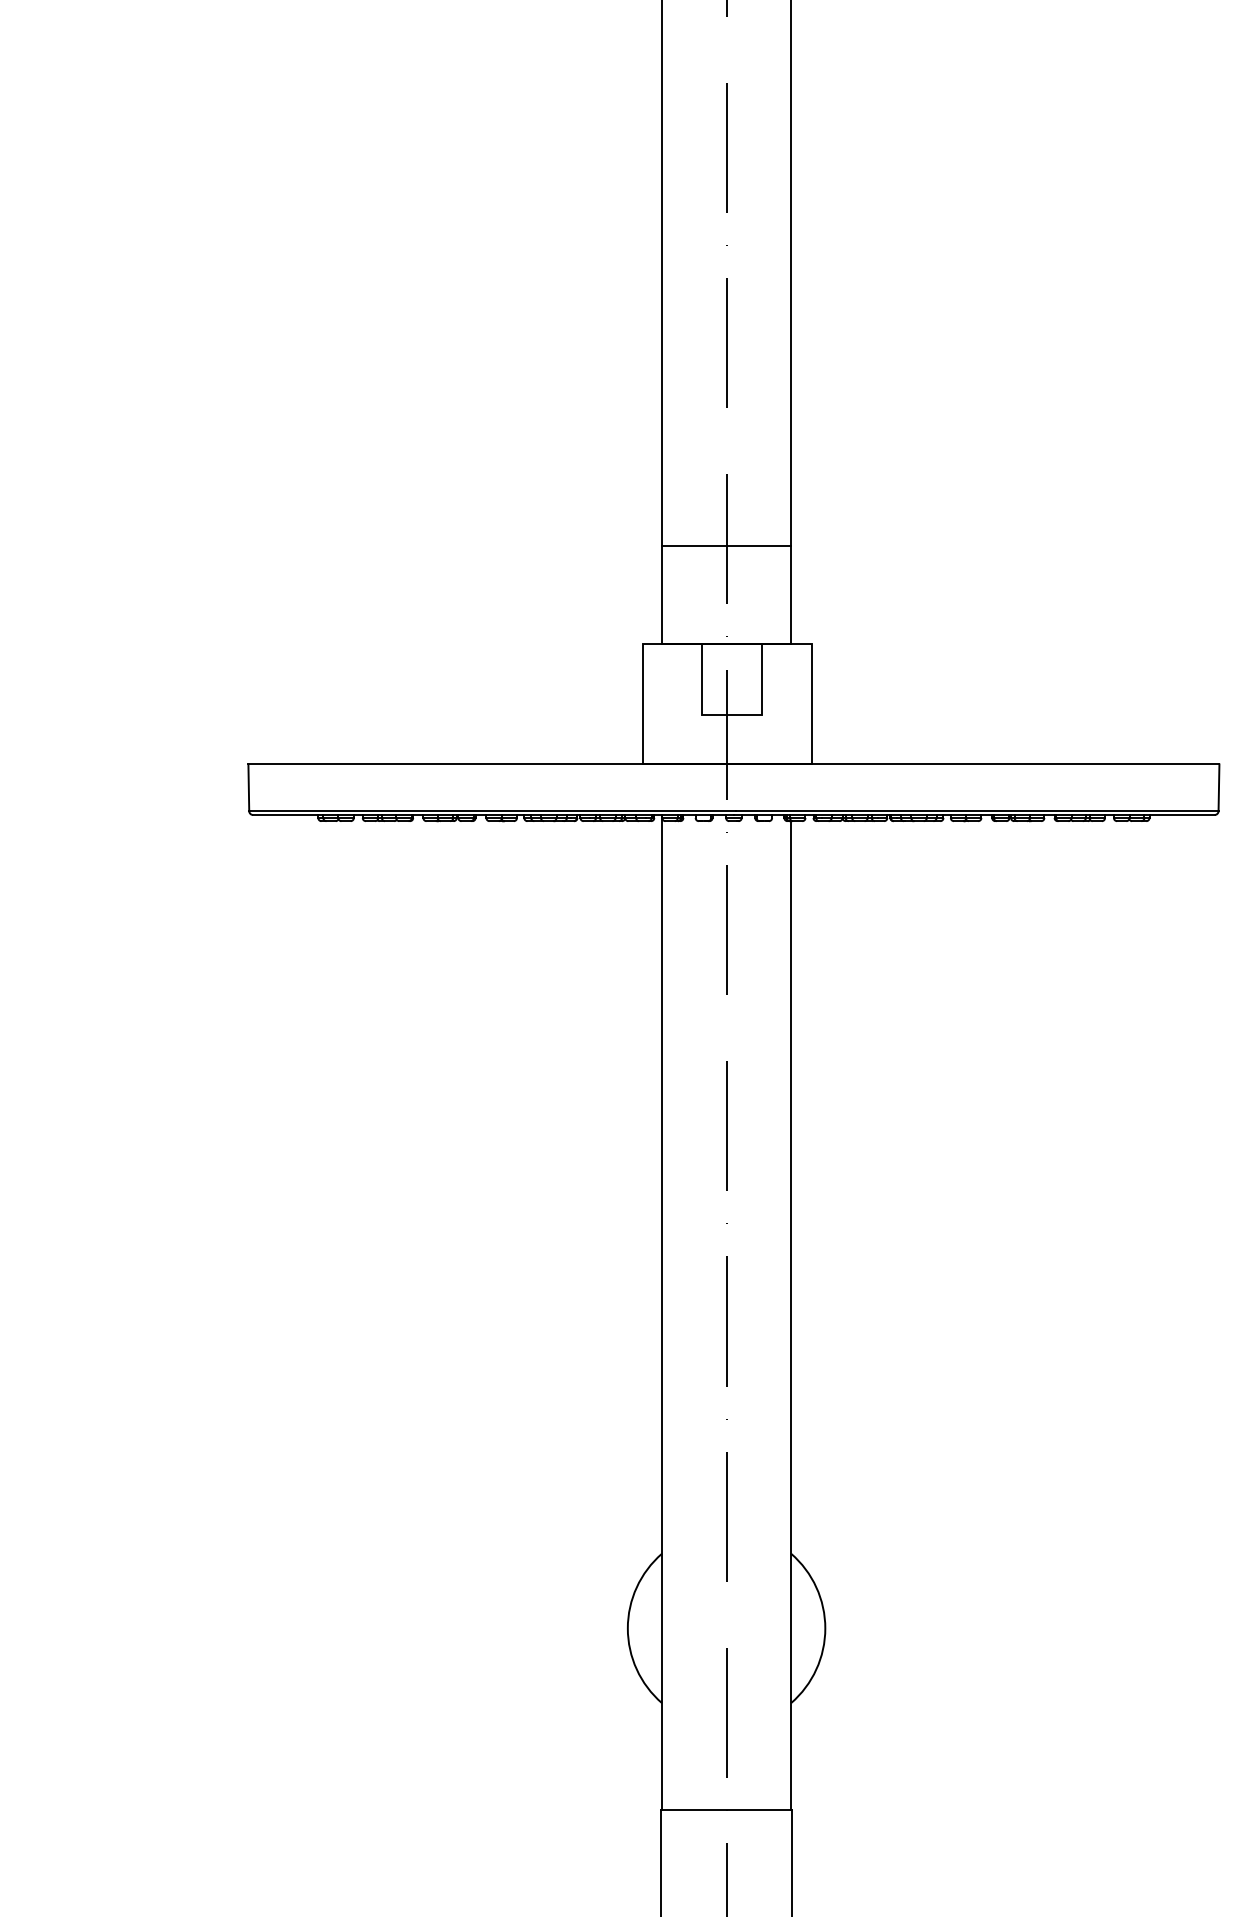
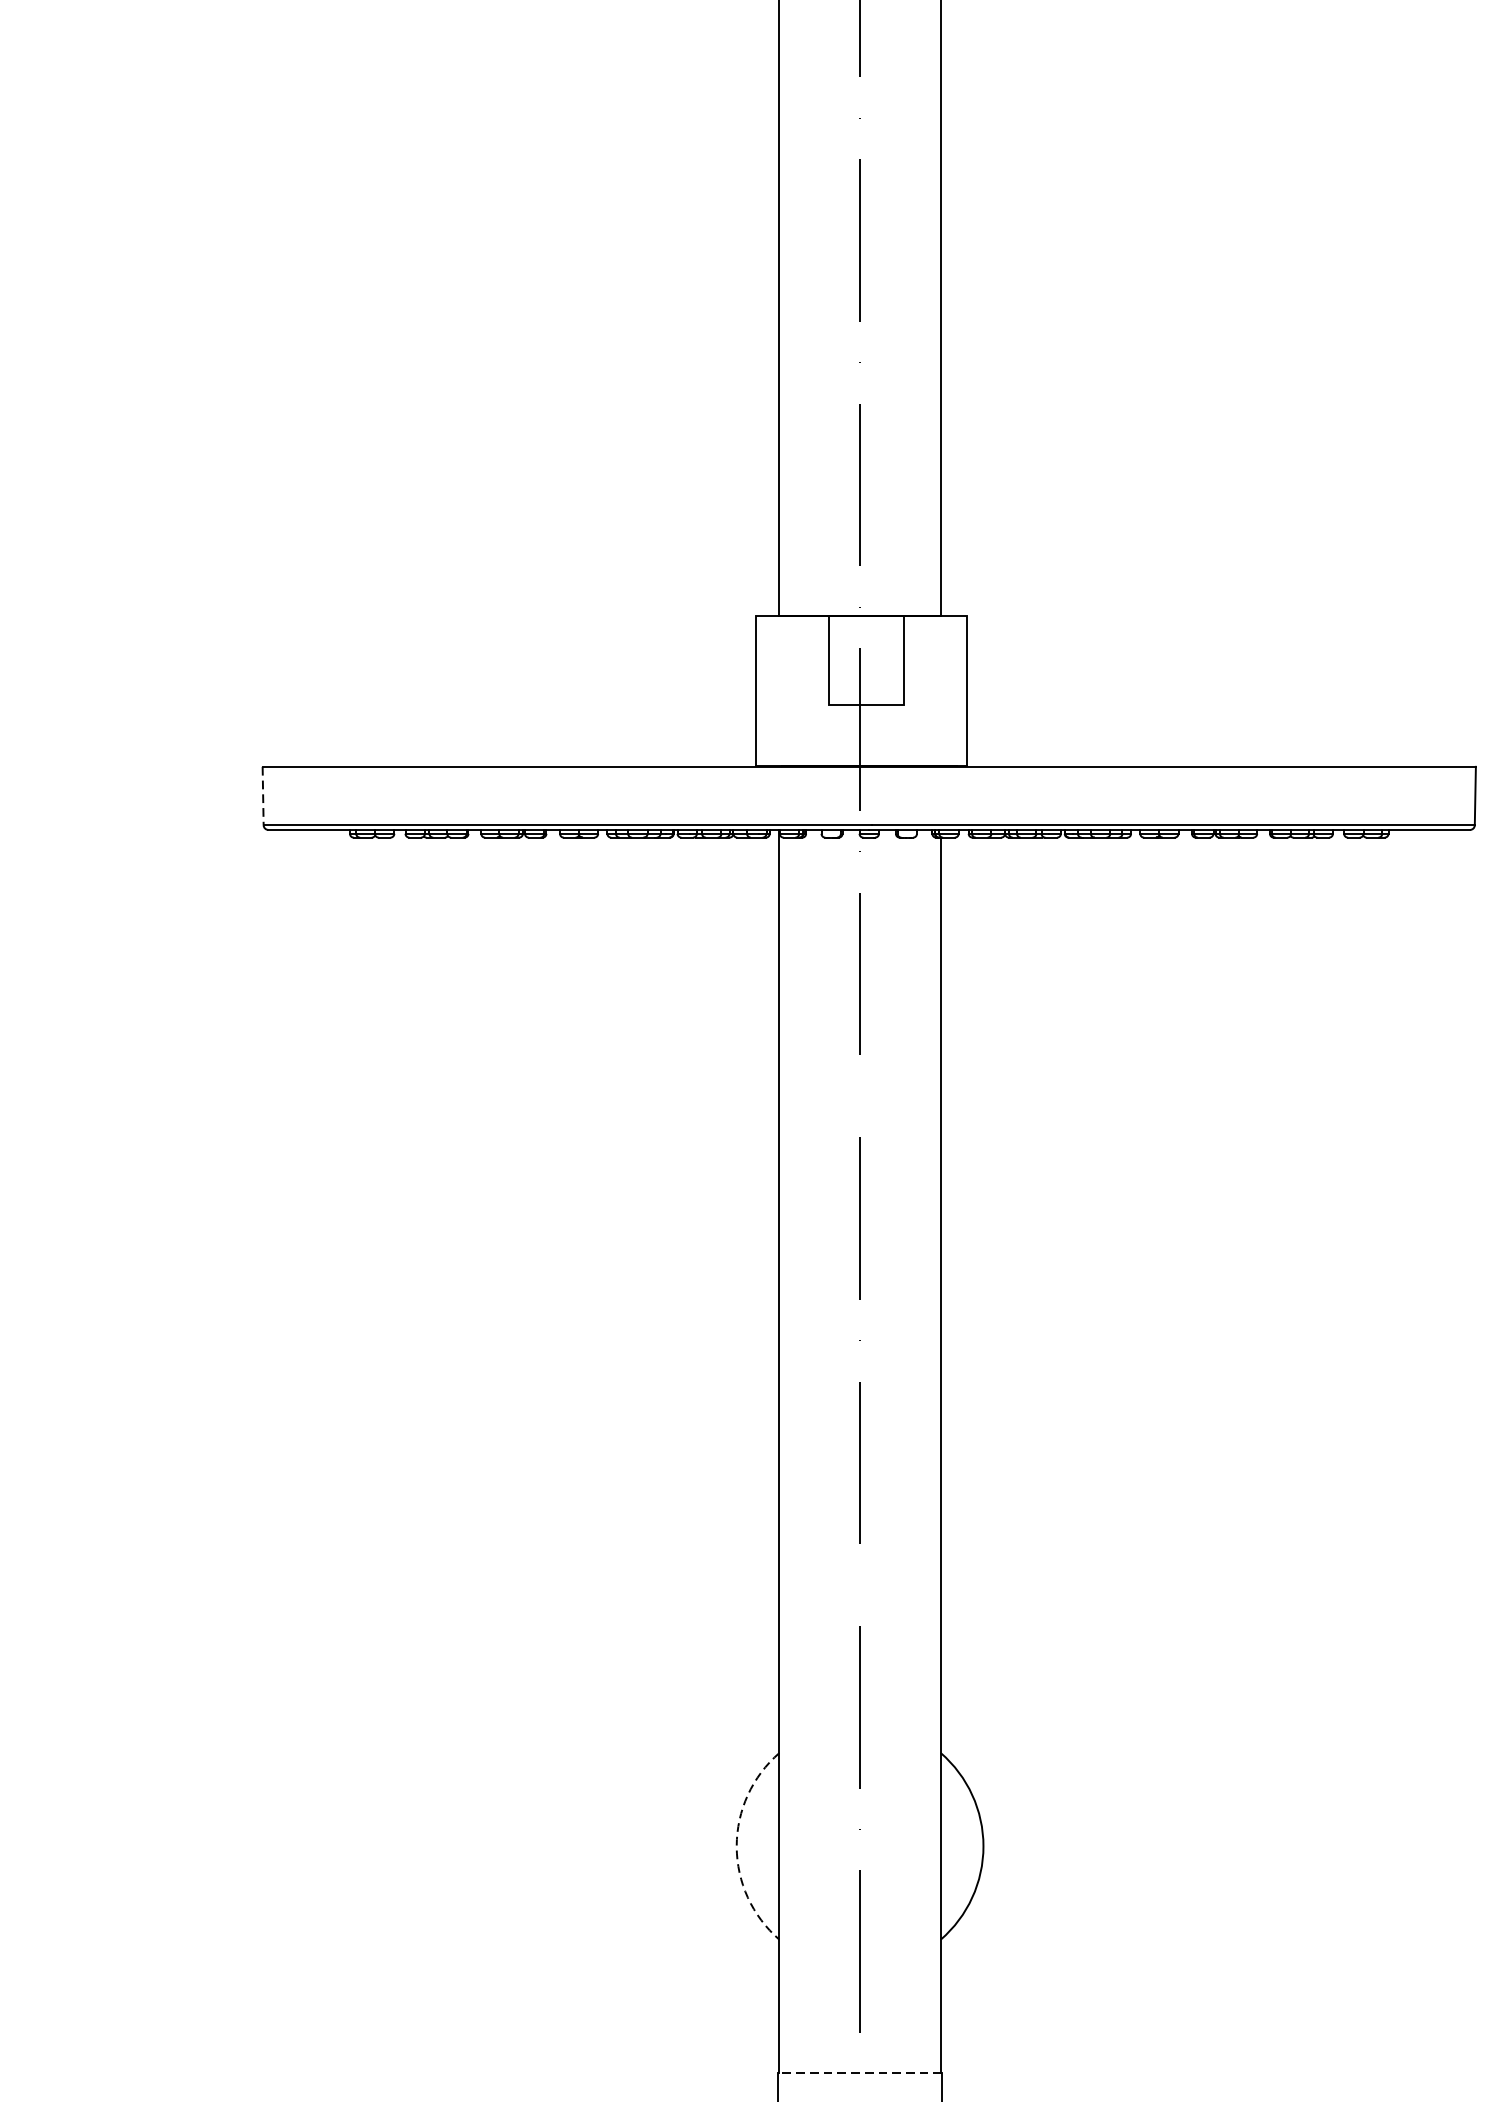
line: (726, 545) -> (859, 493), removed
line: (248, 788) -> (262, 796), solid -> dashed
arc: (627, 1628) -> (736, 1846), solid -> dashed
line: (726, 1809) -> (859, 2072), solid -> dashed

